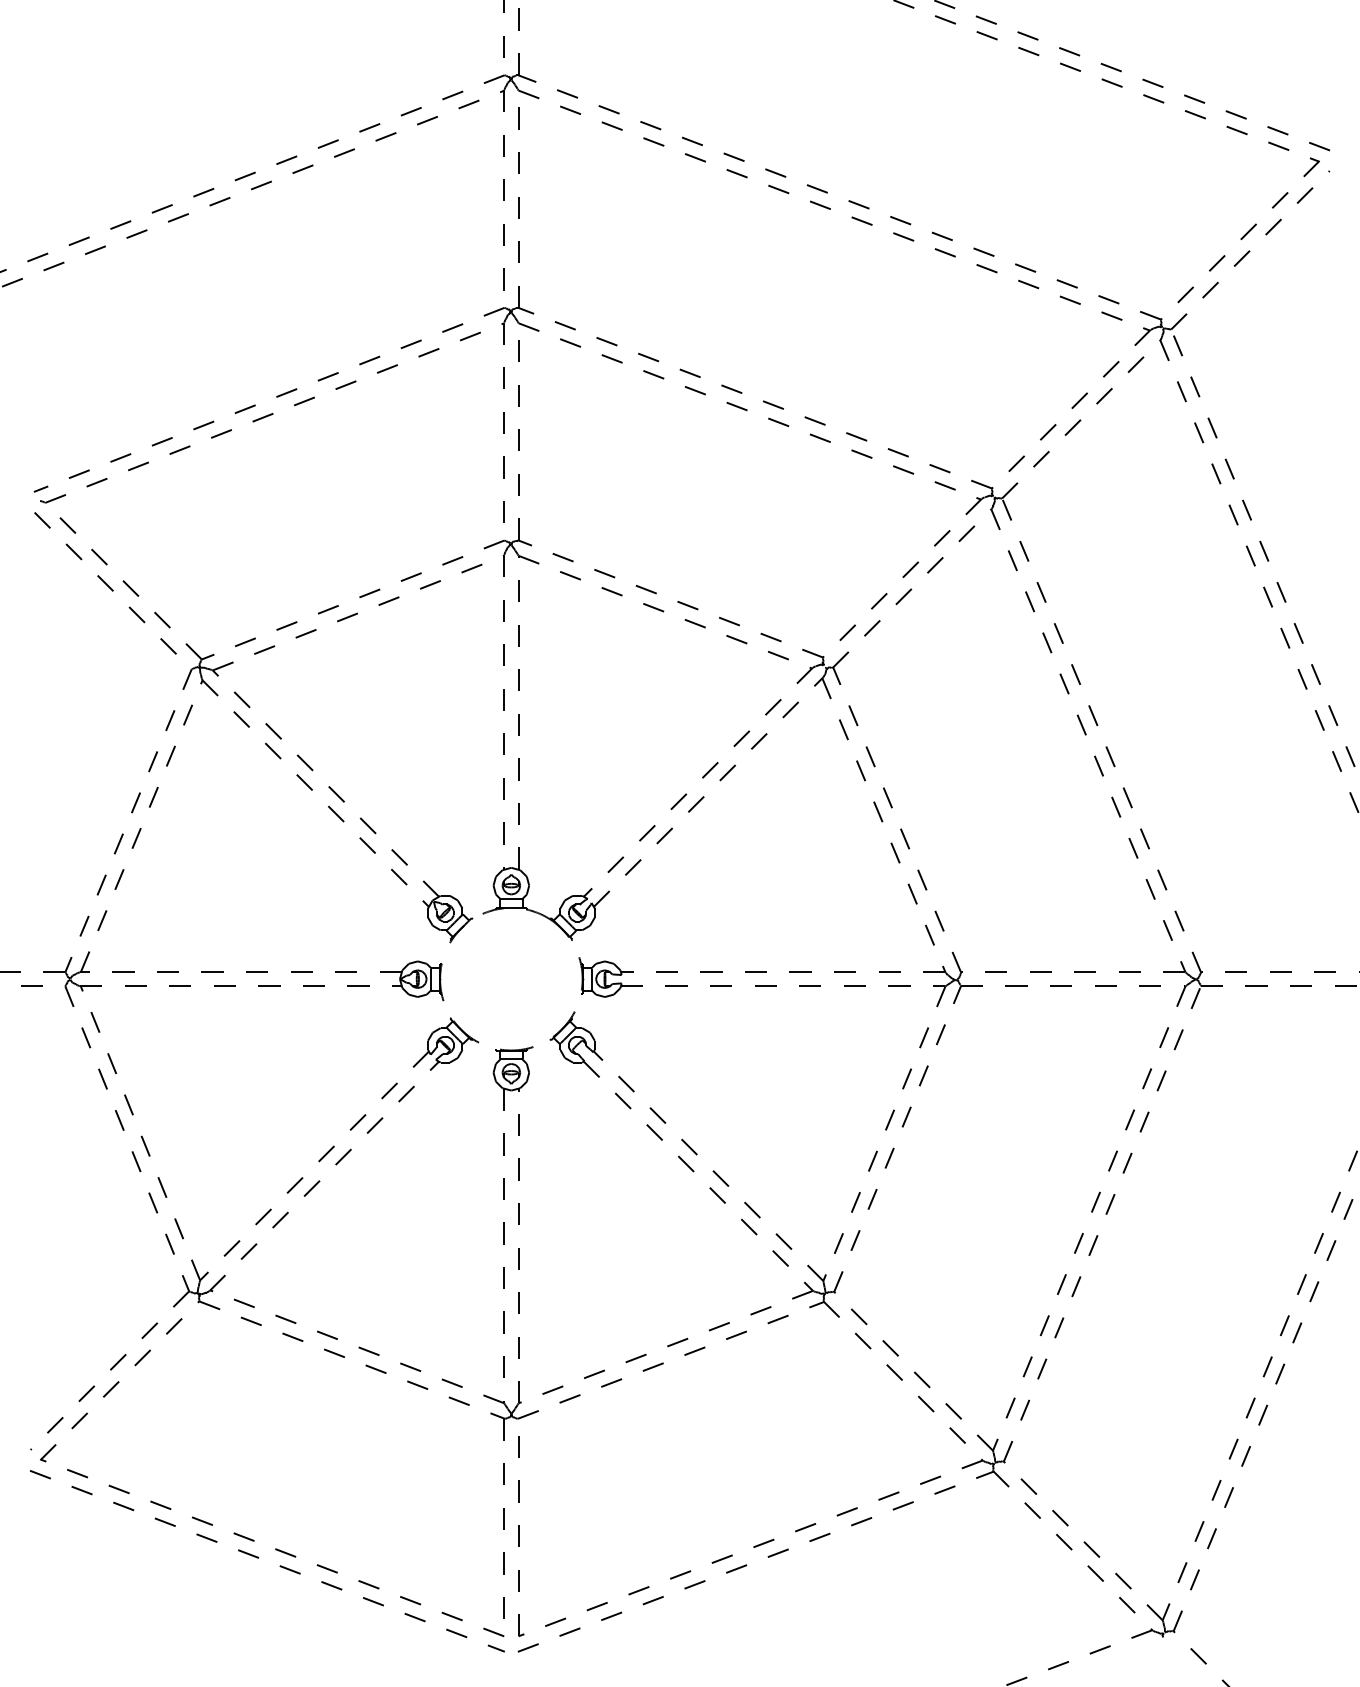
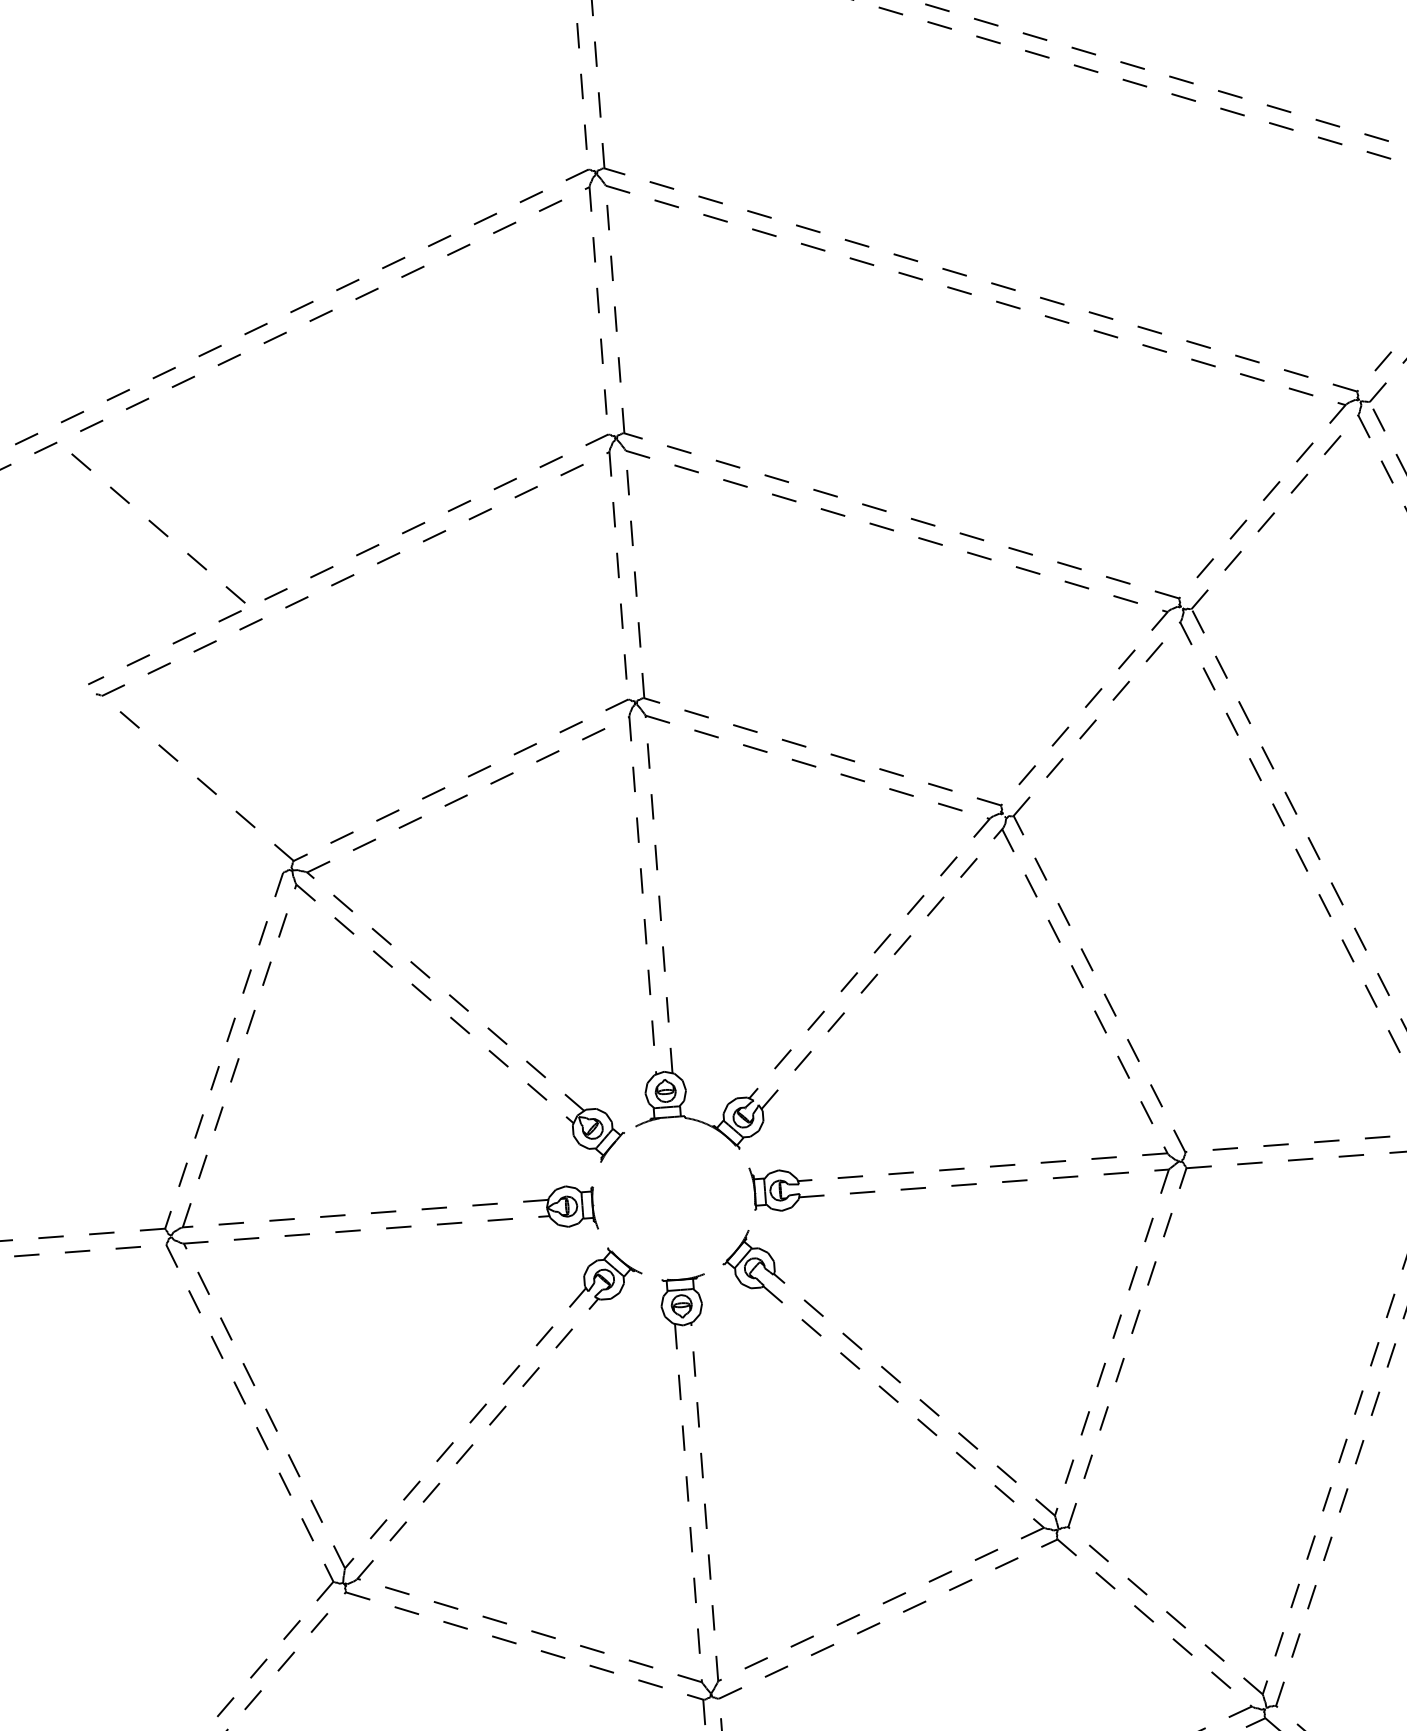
line: (105, 583) -> (158, 528), moved

